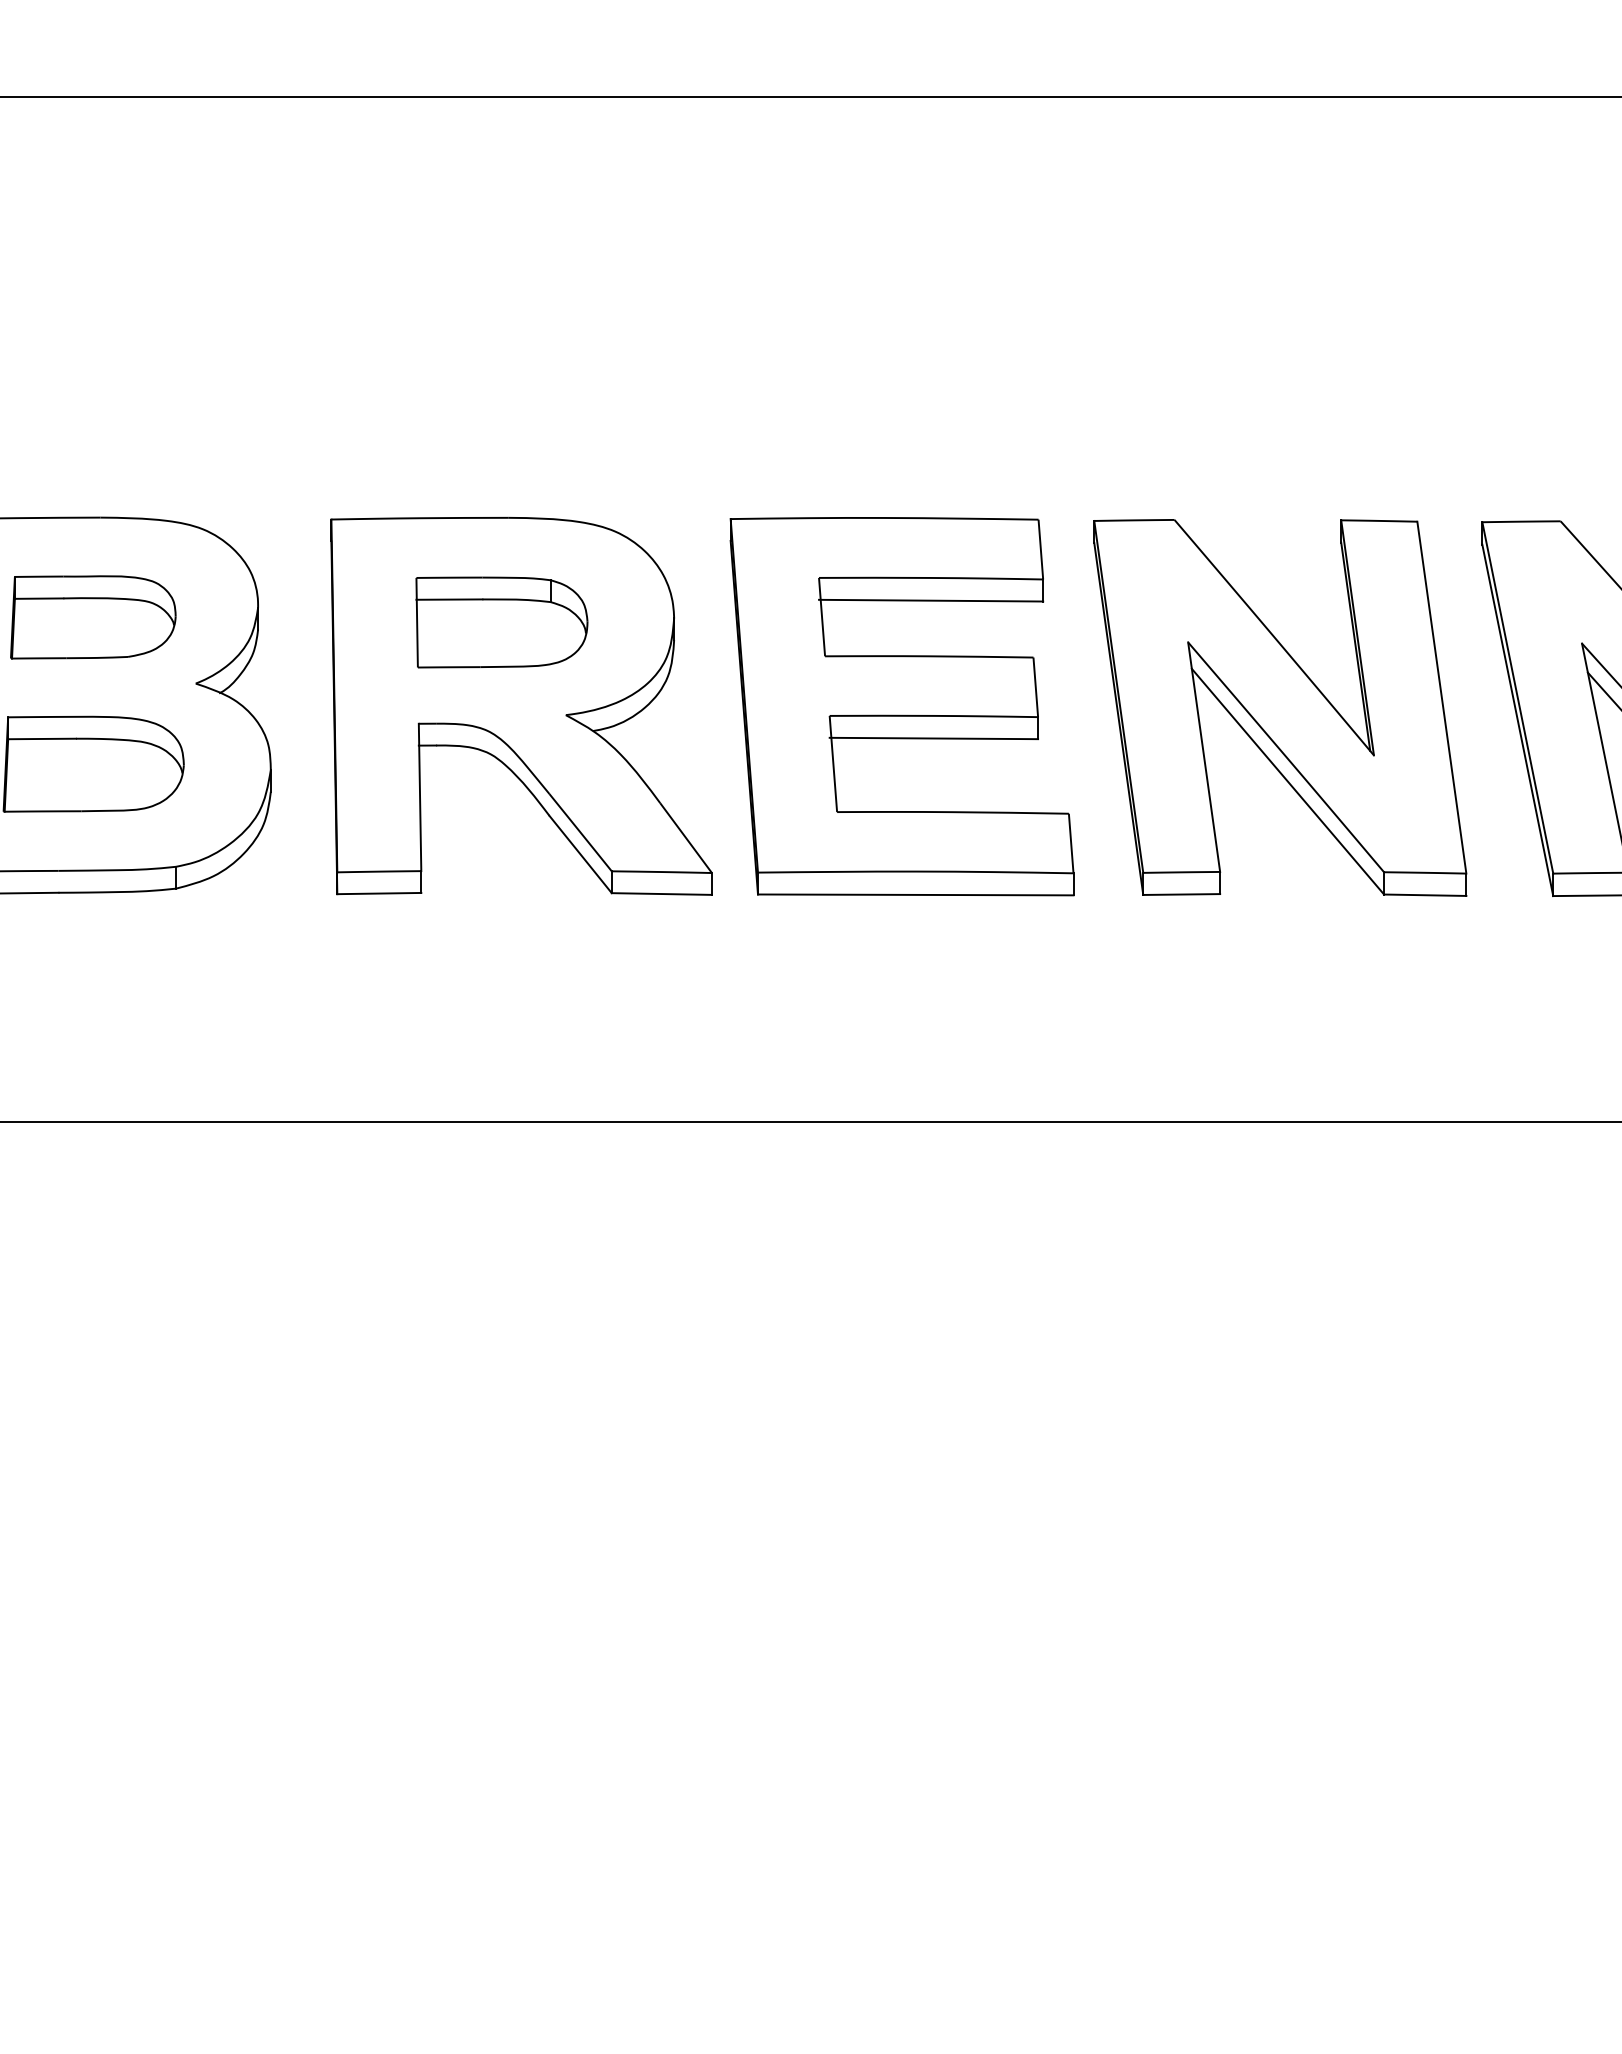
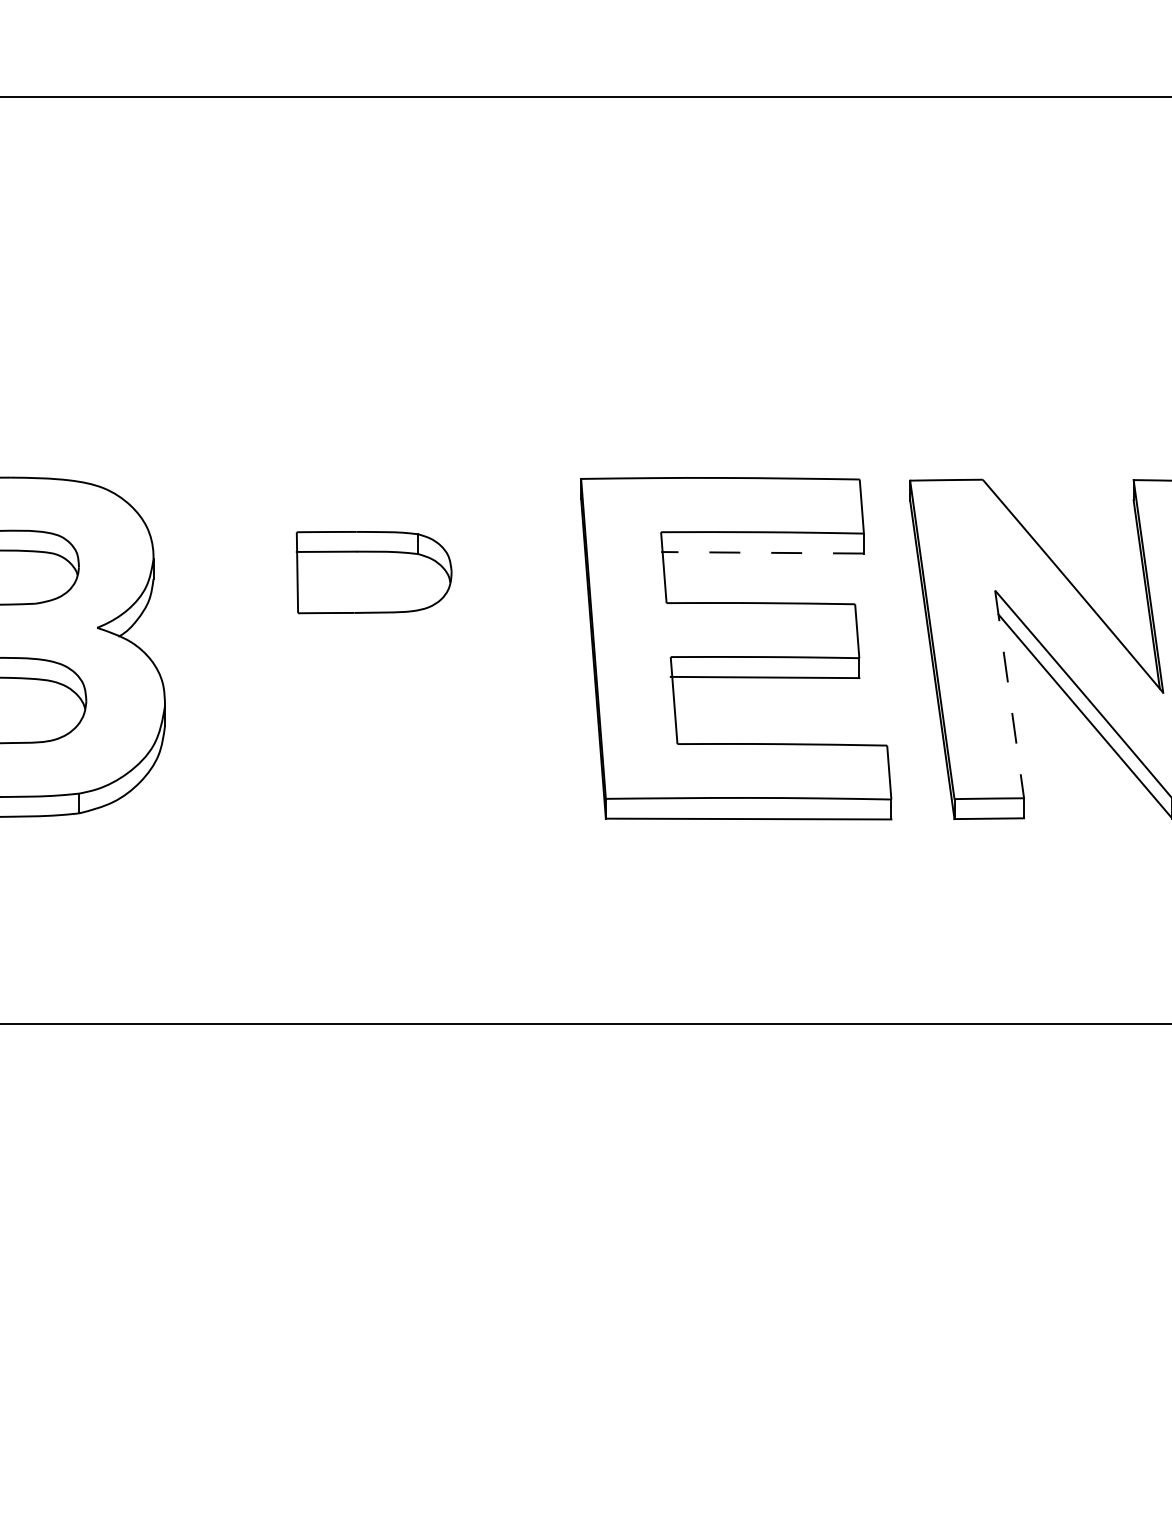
line: (930, 600) -> (761, 552), solid -> dashed
part: (521, 705) -> (391, 647), removed
line: (1204, 757) -> (1009, 694), solid -> dashed

